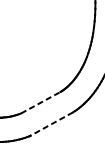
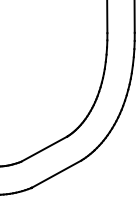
line: (41, 102) -> (44, 148), dashed -> solid
line: (51, 124) -> (56, 174), dashed -> solid

